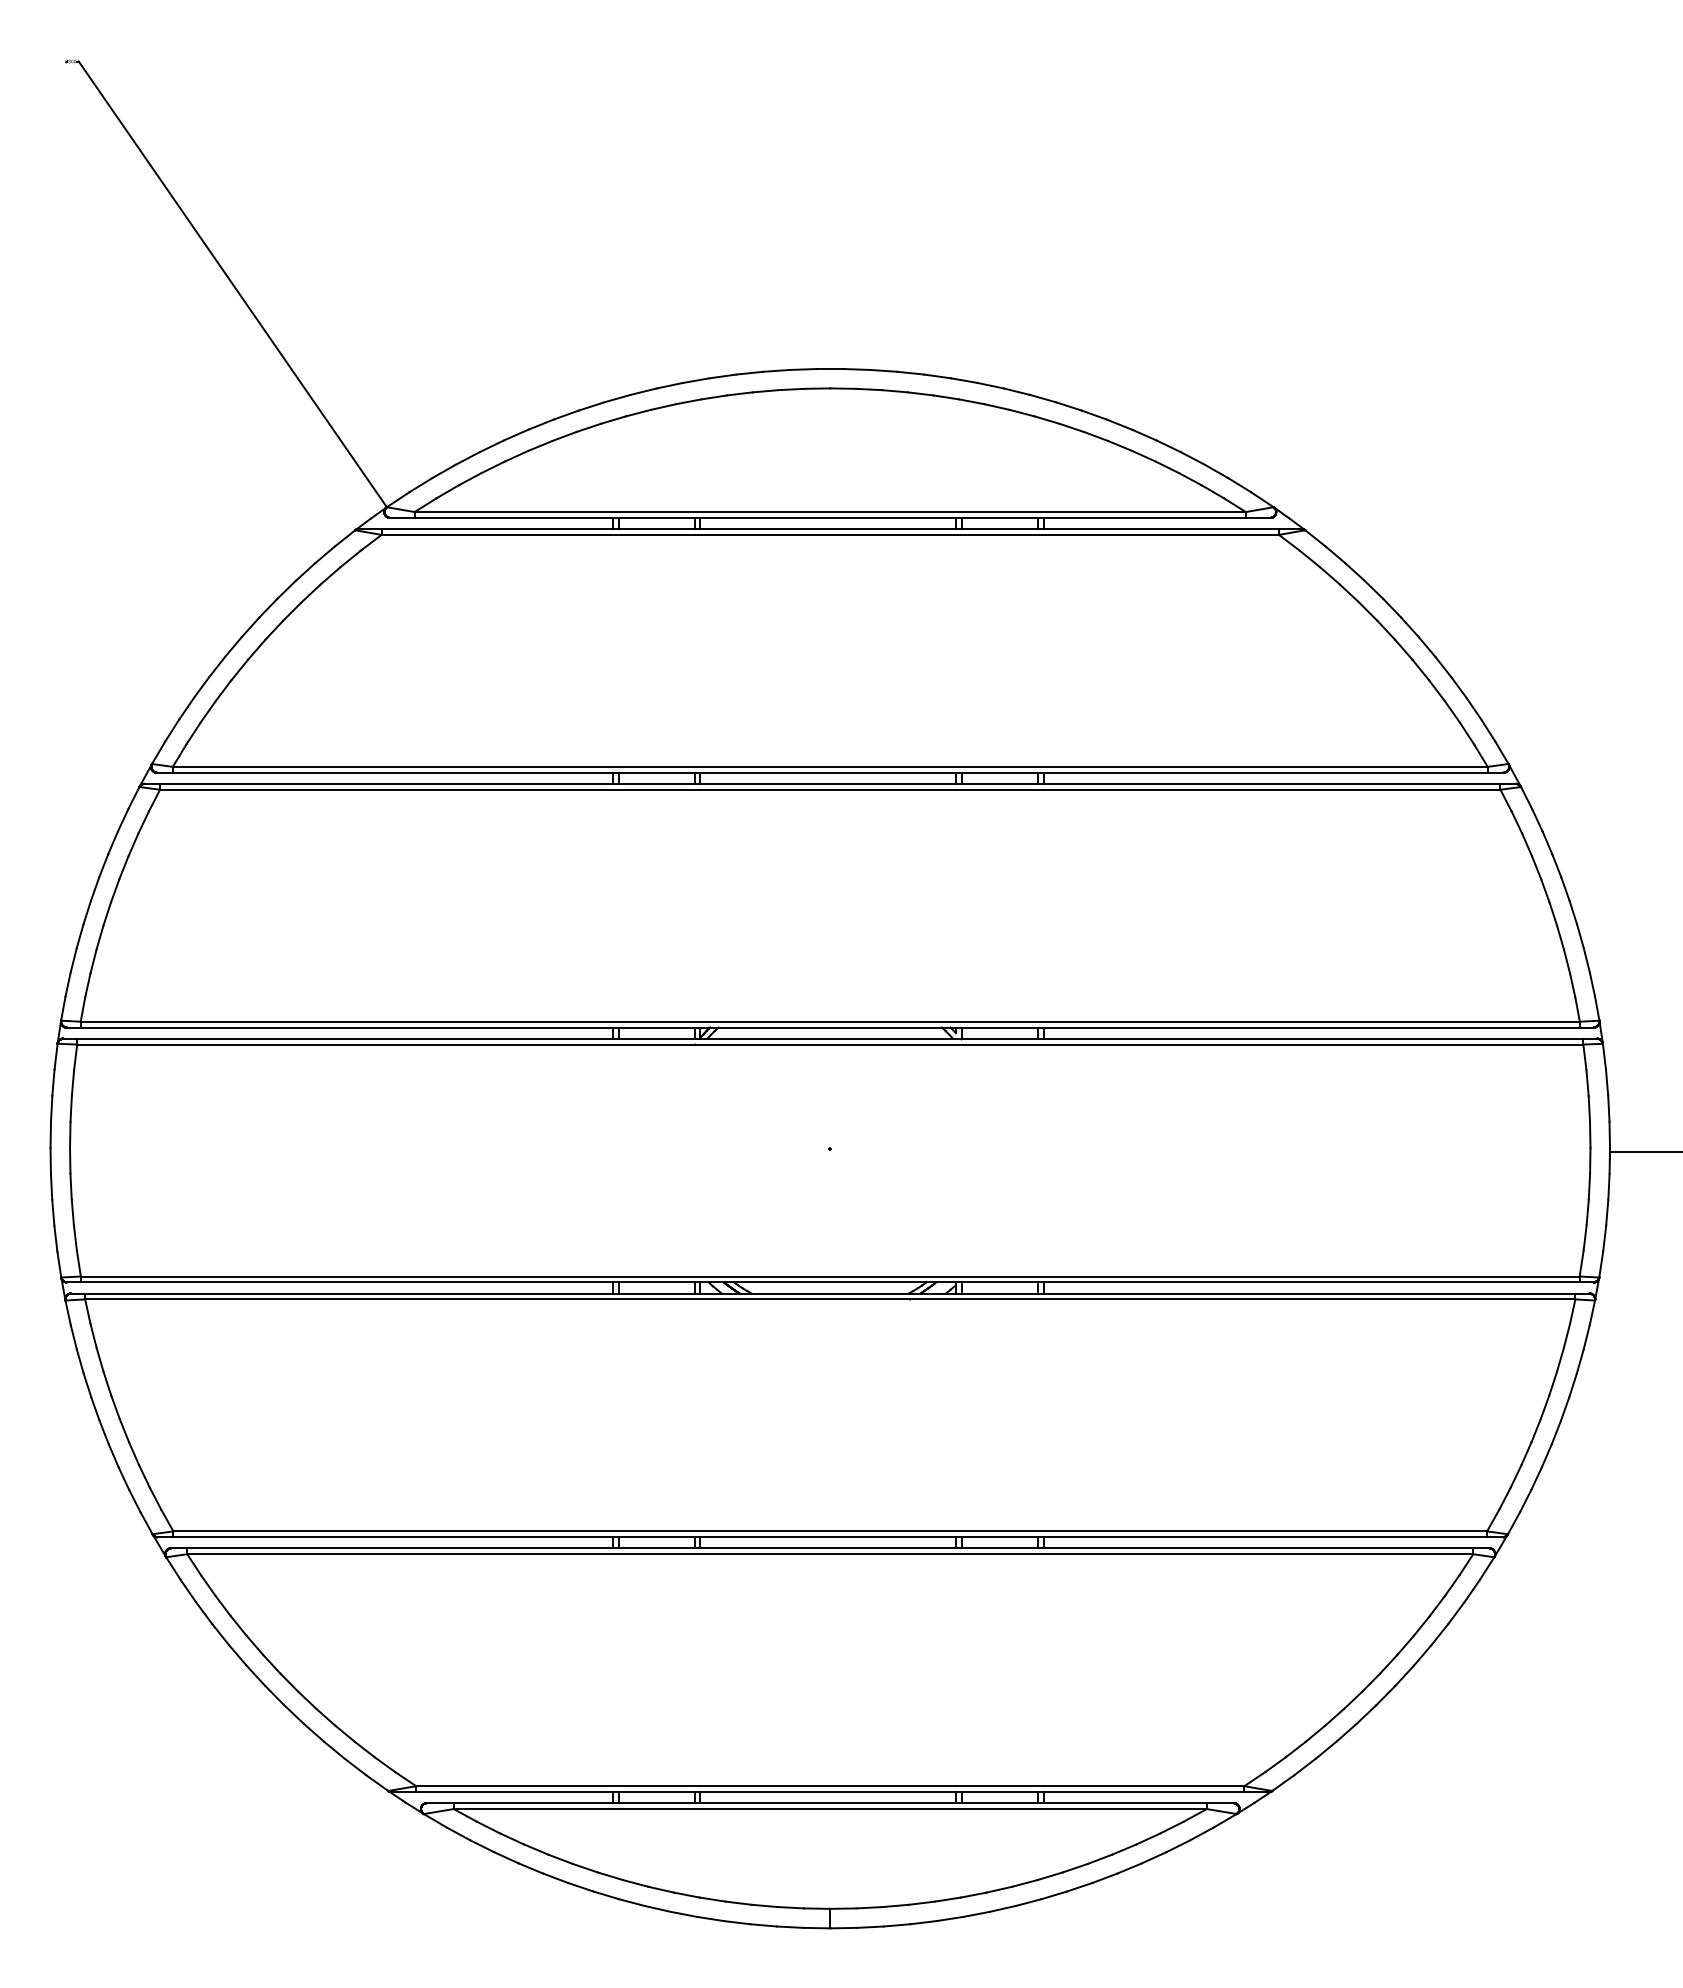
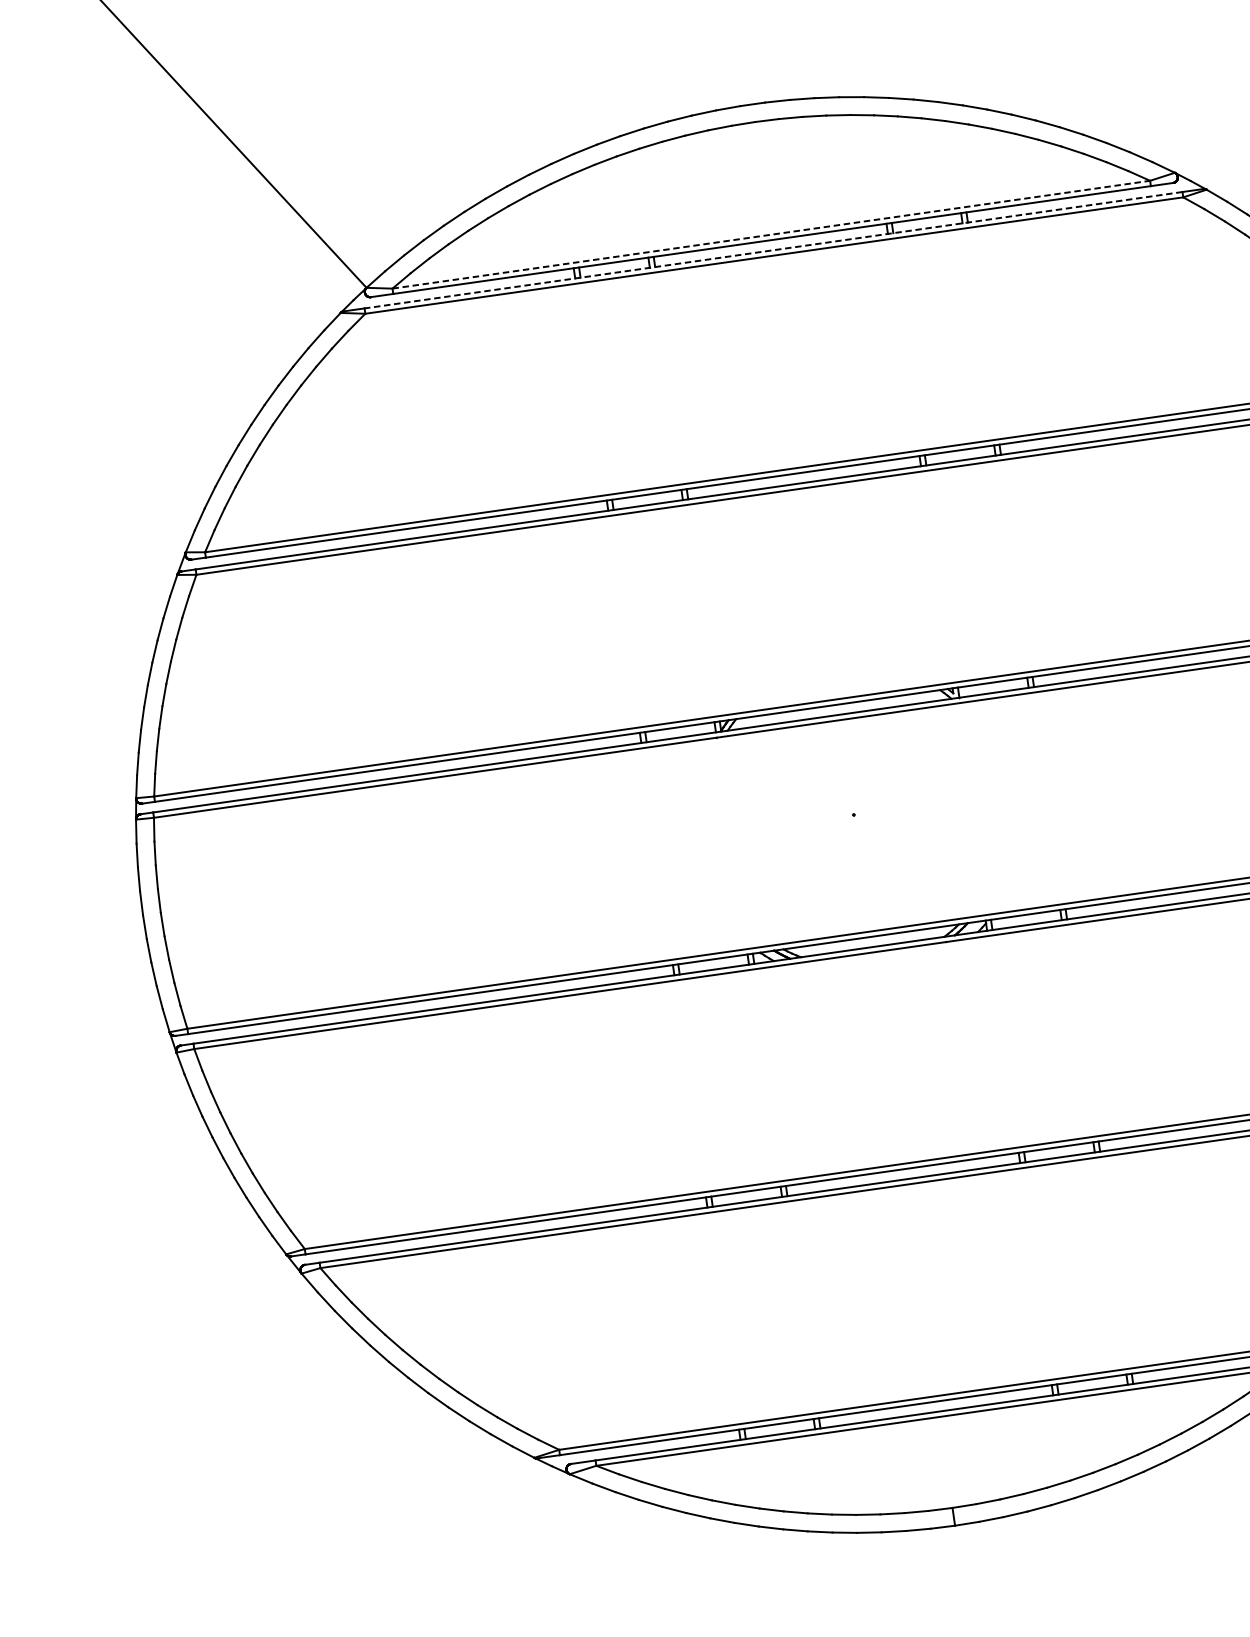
line: (830, 512) -> (771, 235), solid -> dashed
line: (830, 529) -> (773, 250), solid -> dashed

